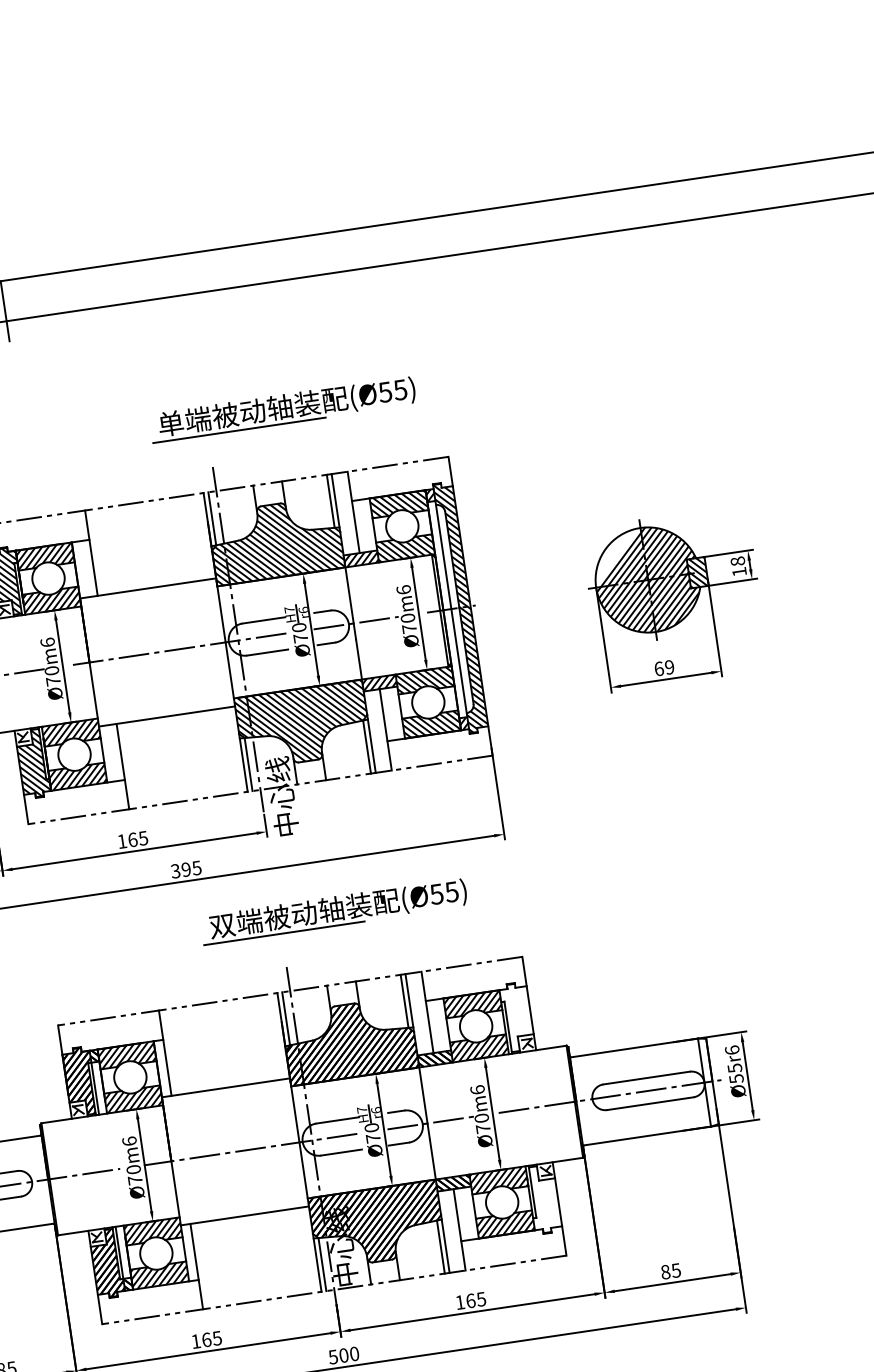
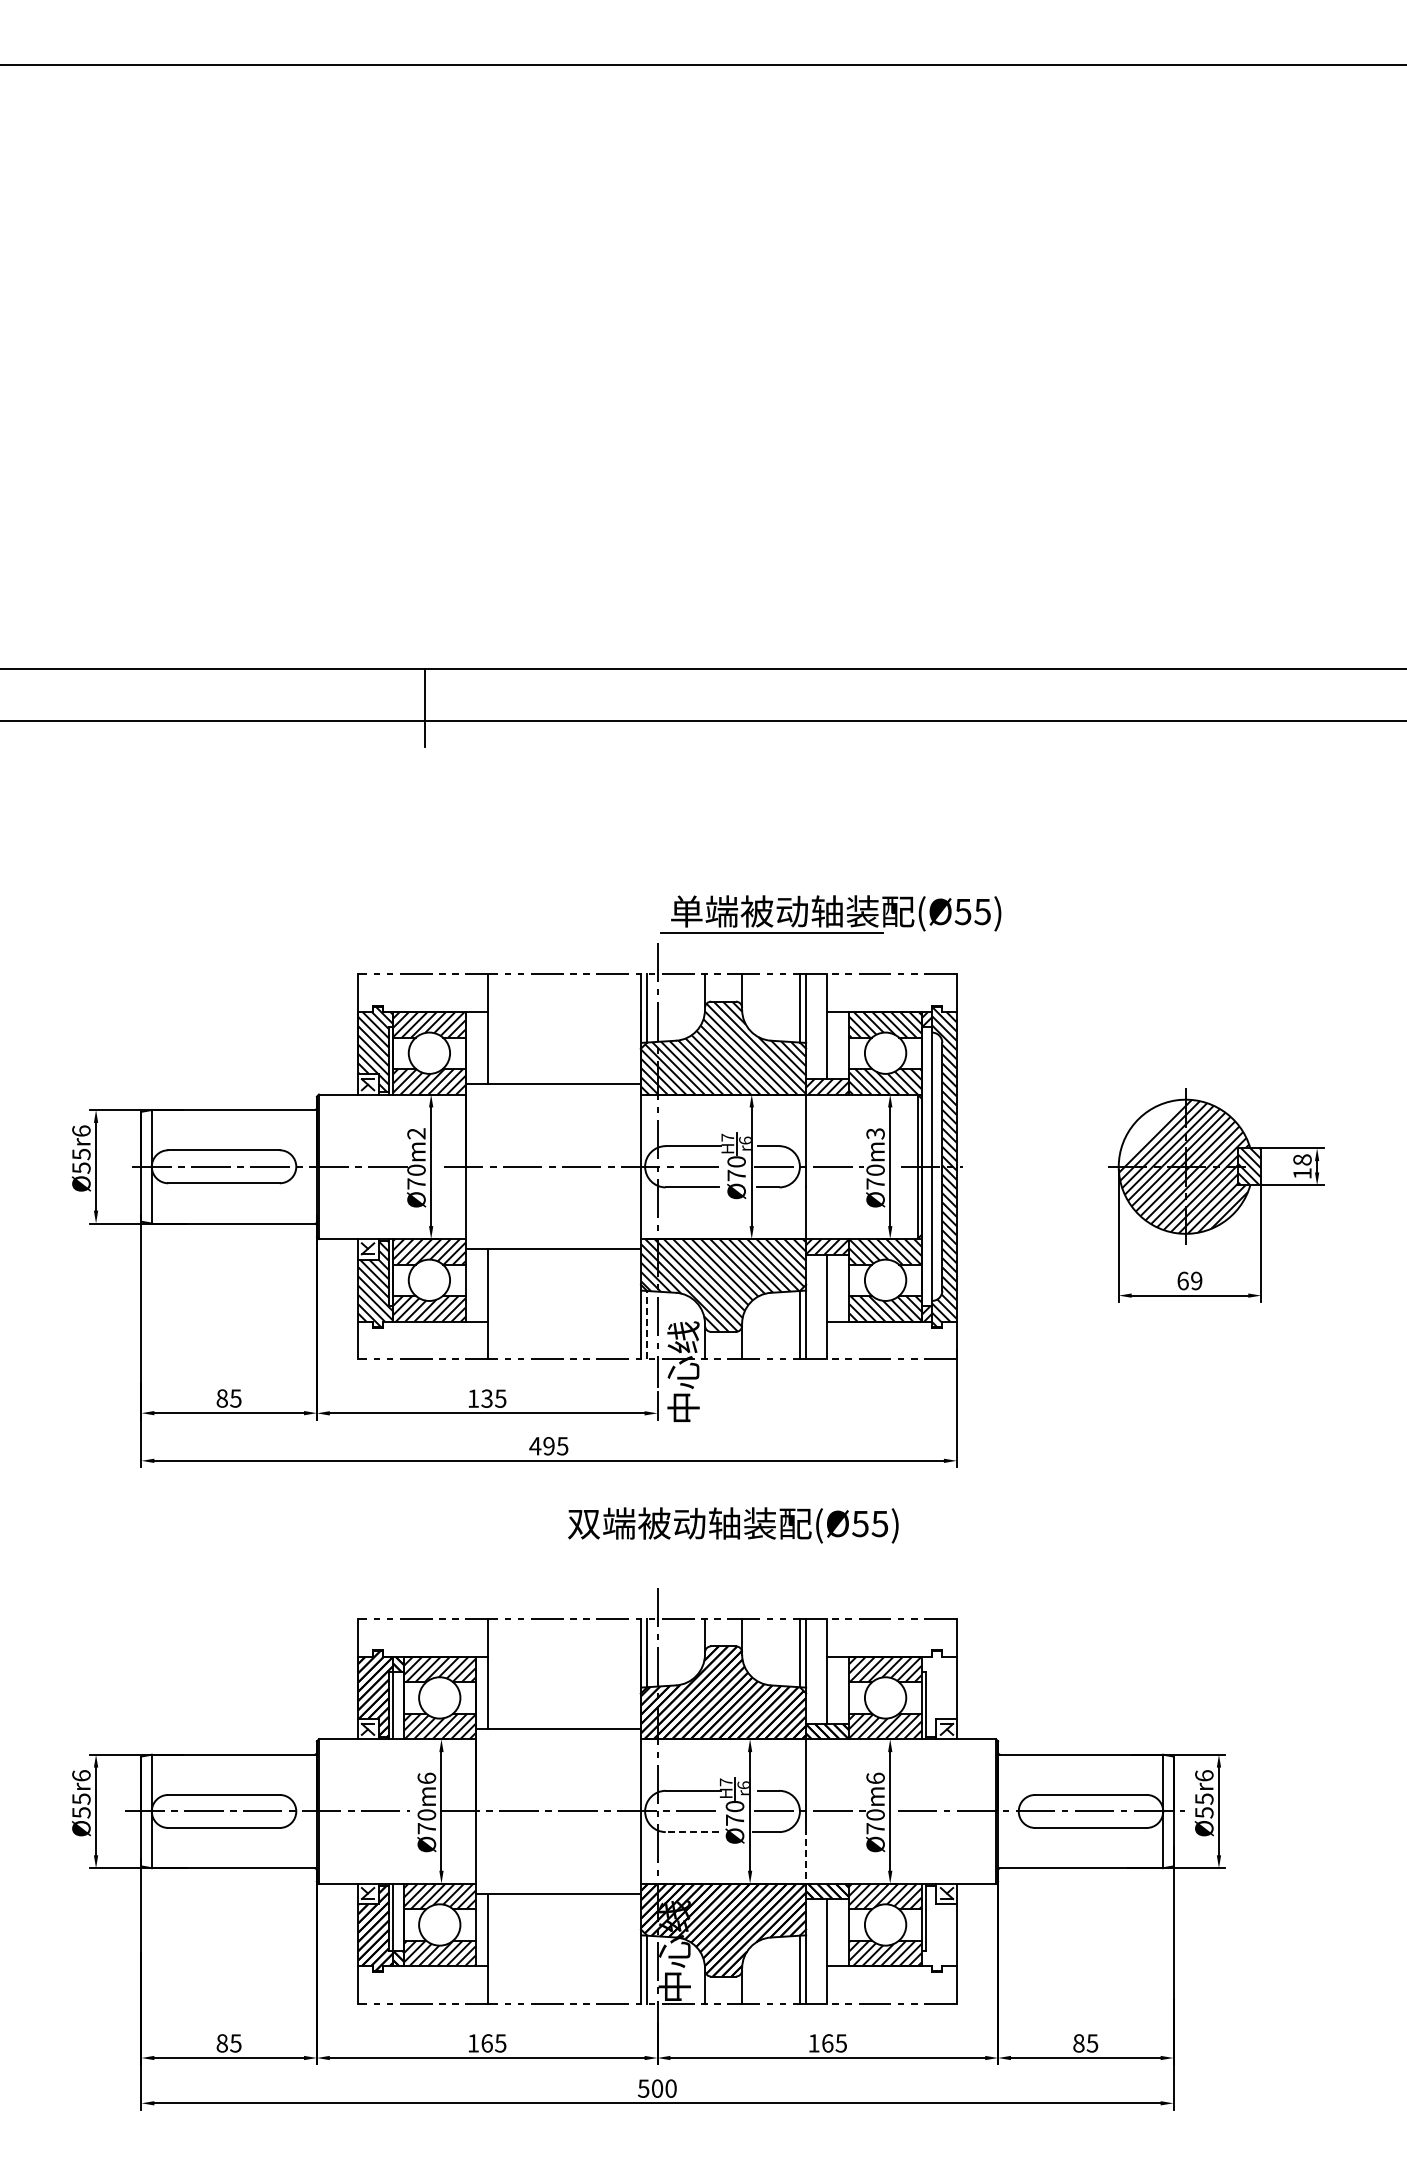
part: (282, 409) -> (830, 914), moved
text: (403, 589) -> (875, 1133), Ø70m6 -> Ø70m3
text: (47, 642) -> (416, 1133), Ø70m6 -> Ø70m2
line: (248, 763) -> (647, 1324), solid -> dashed
text: (132, 839) -> (486, 1398), 165 -> 135
text: (175, 871) -> (535, 1446), 395 -> 495
line: (284, 933) -> (660, 1544), removed
line: (341, 1152) -> (691, 1832), solid -> dashed
line: (433, 1162) -> (806, 1861), solid -> dashed

